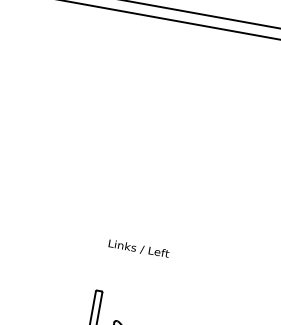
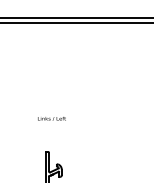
text: (138, 247) -> (51, 118), moved

